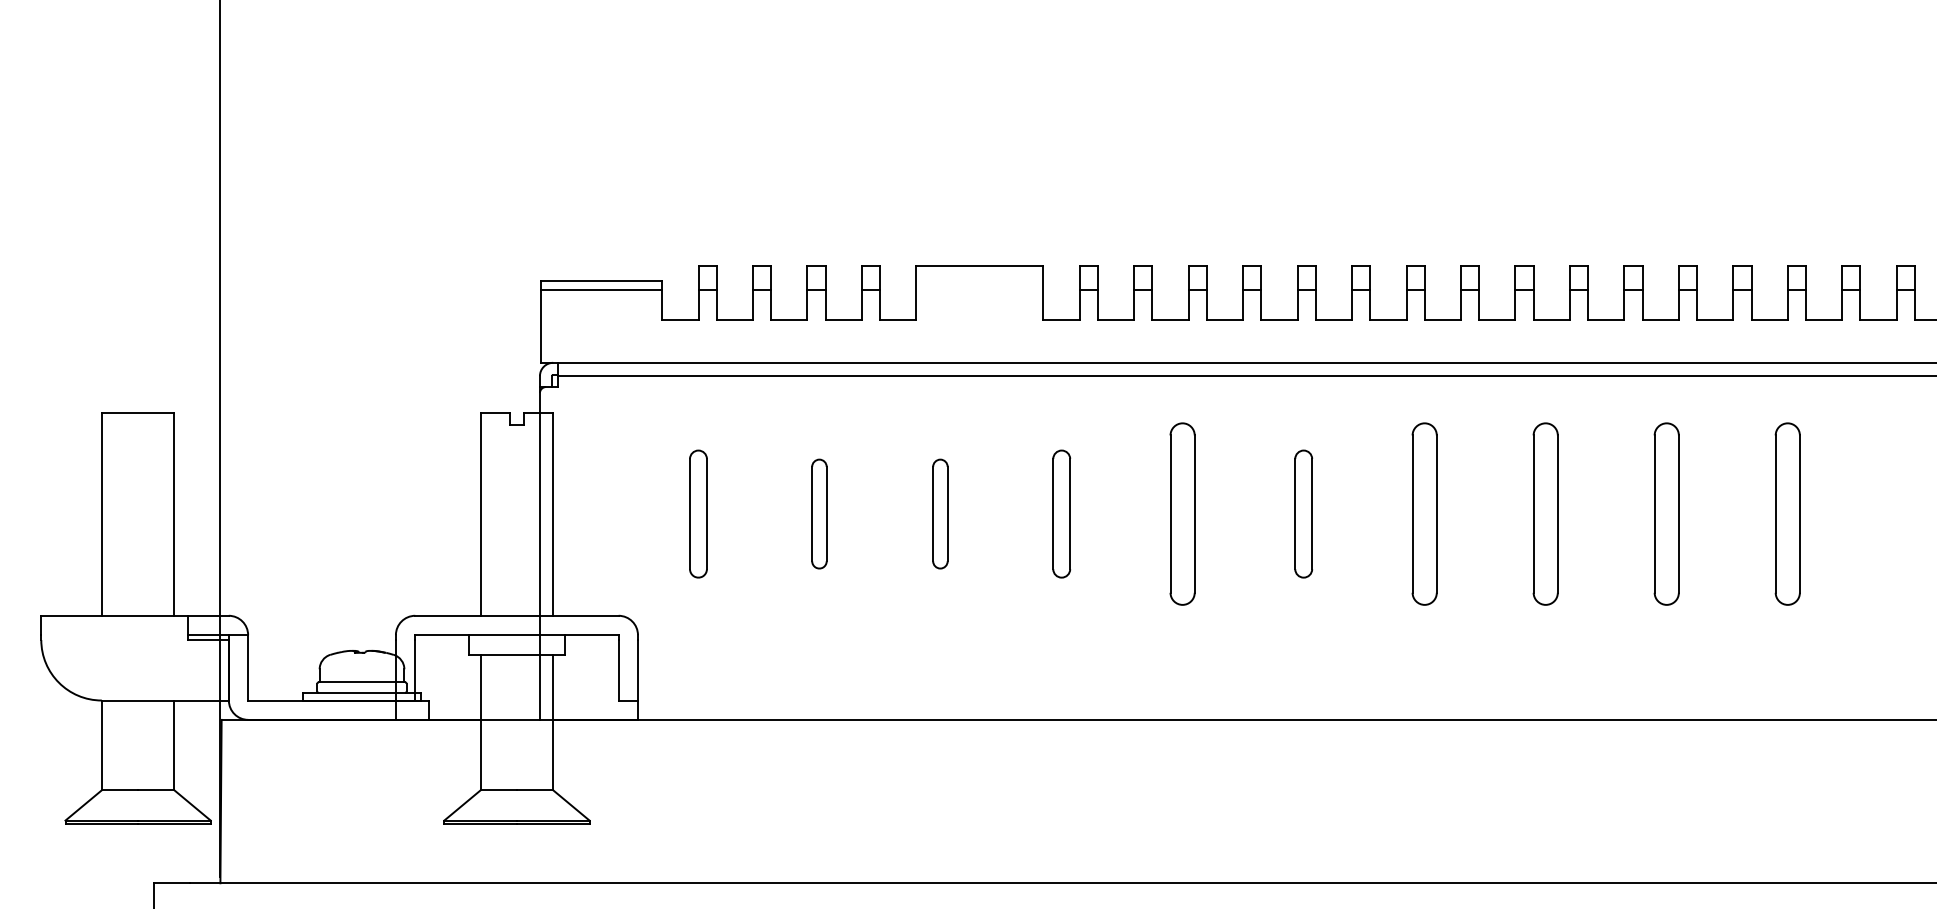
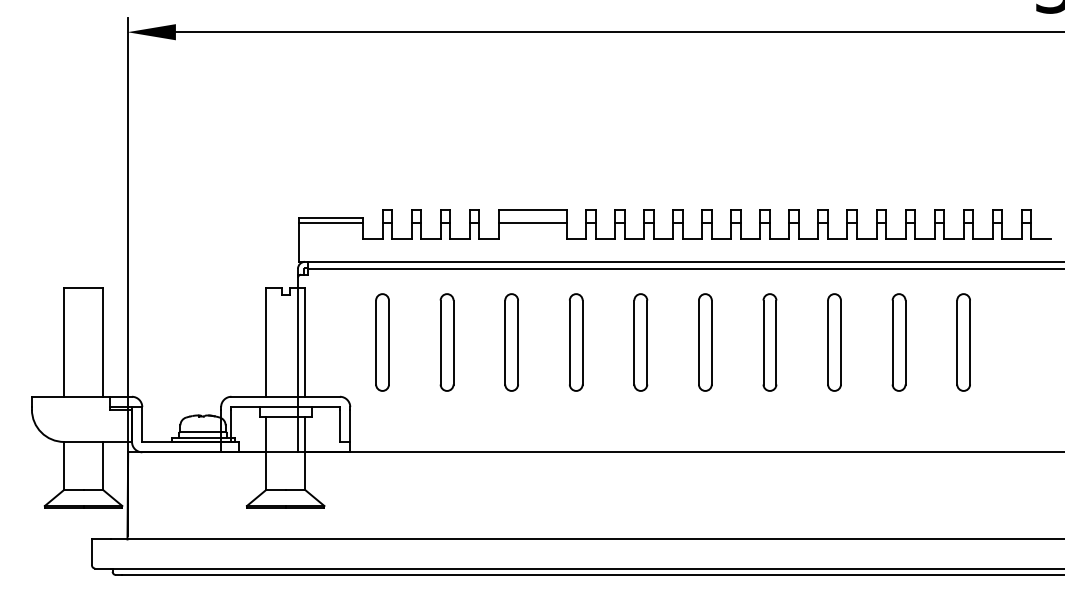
line: (979, 290) -> (532, 223), added
part: (698, 514) -> (382, 342), size x1.43
part: (818, 514) -> (446, 342), size x1.67
part: (940, 514) -> (511, 342), size x1.67
part: (1062, 514) -> (576, 342), size x1.43
part: (1303, 514) -> (705, 342), size x1.43

